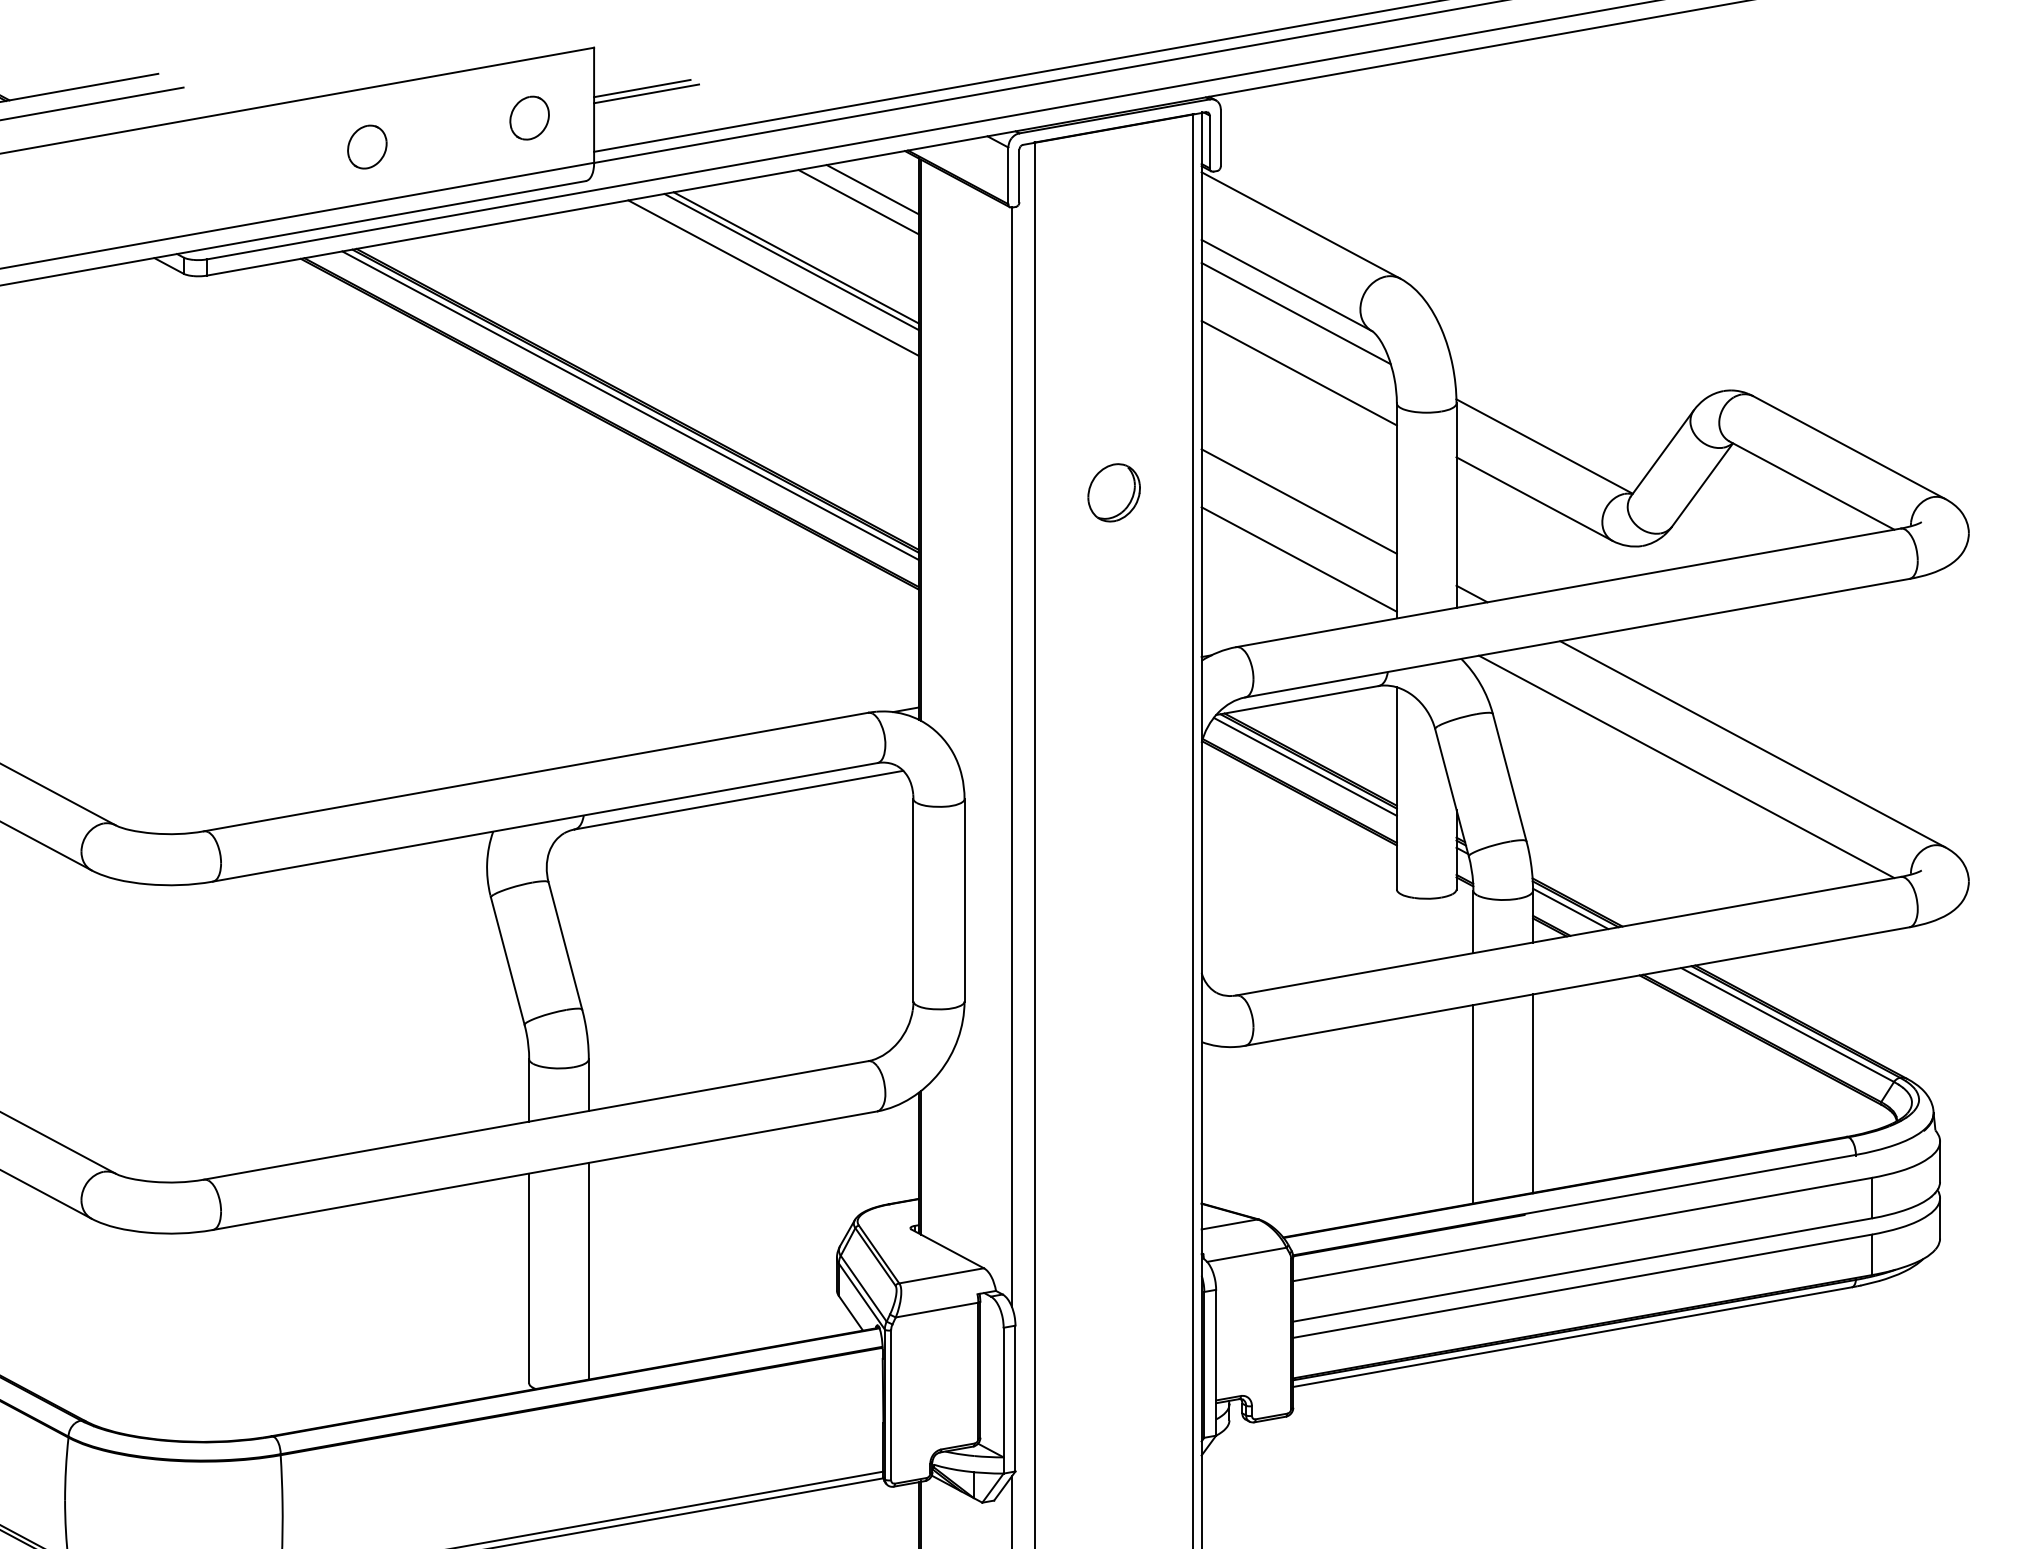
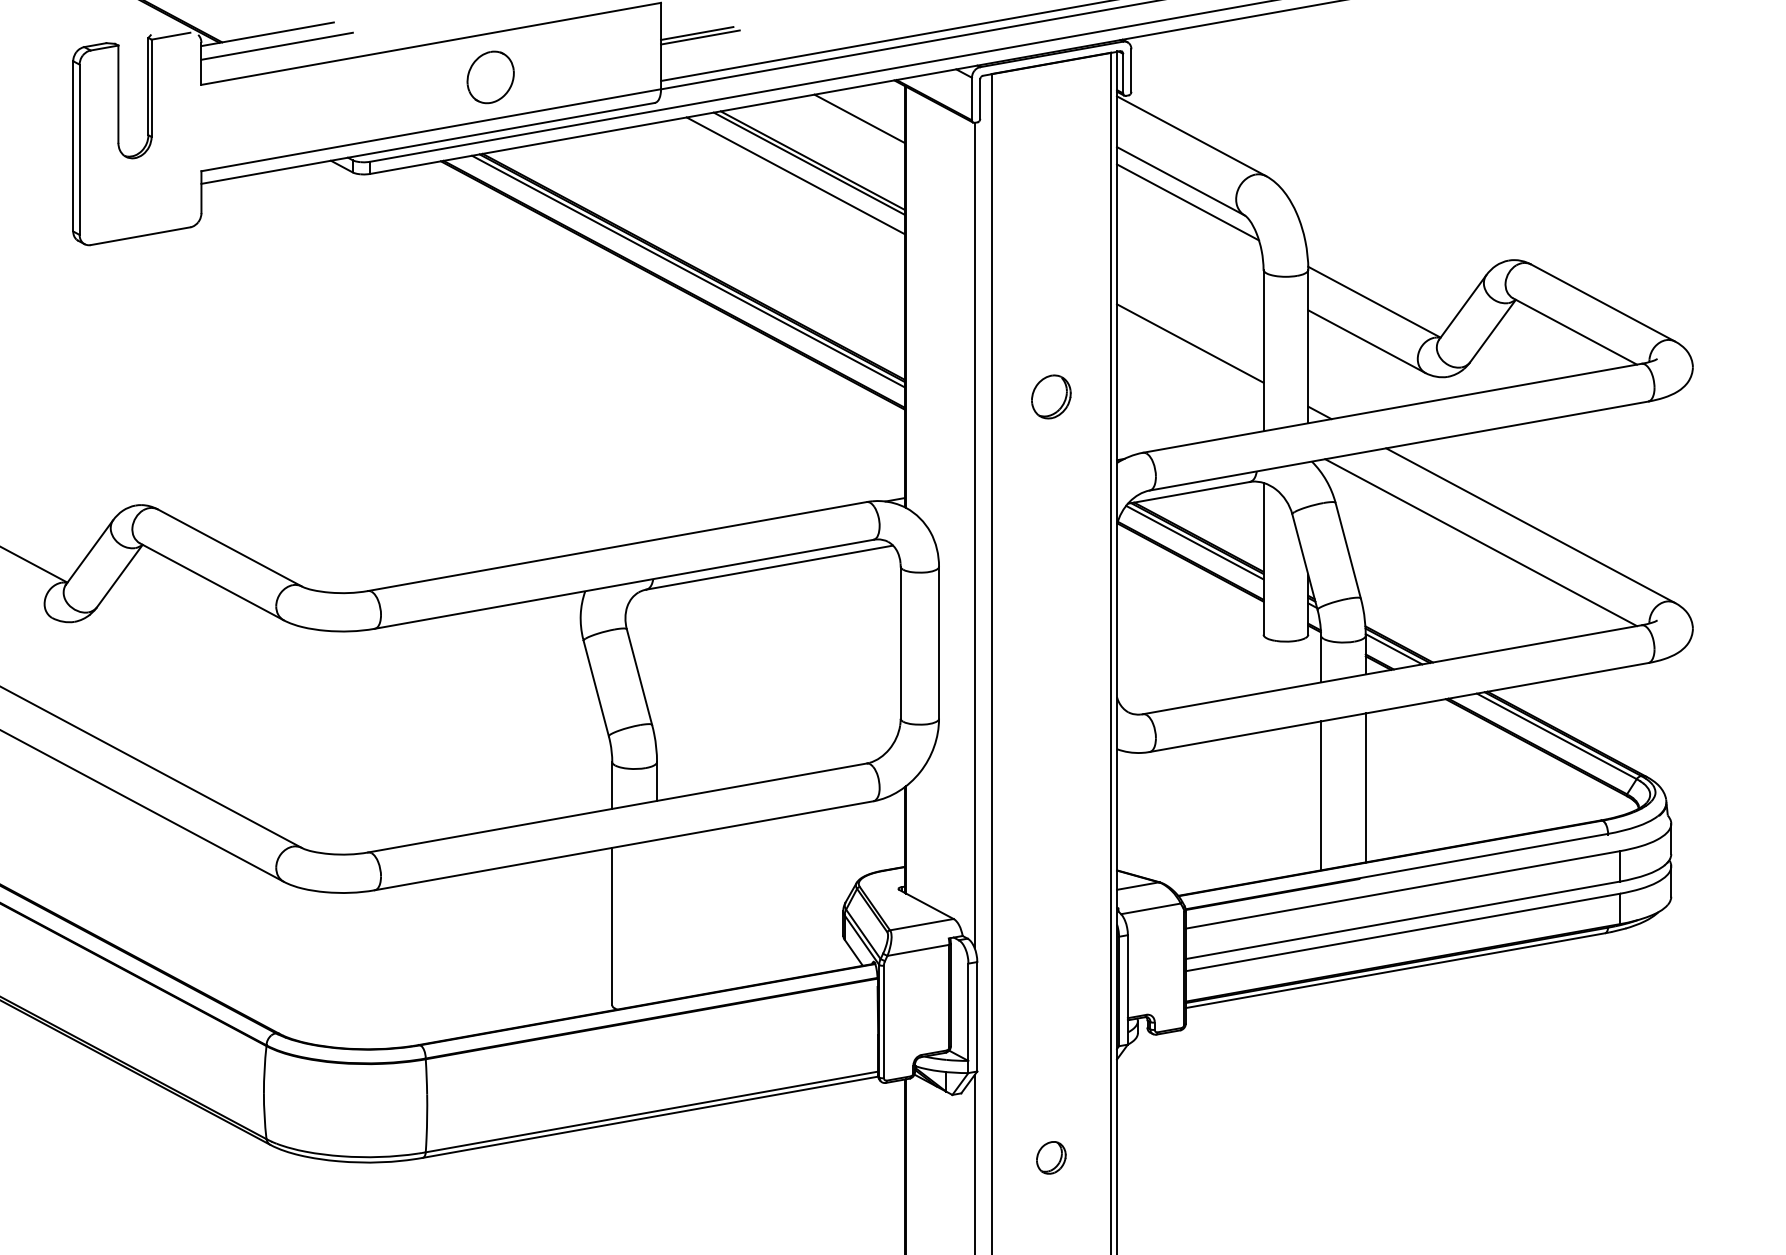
part: (529, 117) -> (612, 55), removed
part: (366, 147) -> (490, 77), size x1.6
line: (871, 188) -> (869, 108), removed
line: (1299, 372) -> (1190, 246), removed
part: (1114, 492) -> (1051, 396), moved
line: (1299, 558) -> (1190, 386), removed
line: (589, 1270) -> (657, 920), removed

